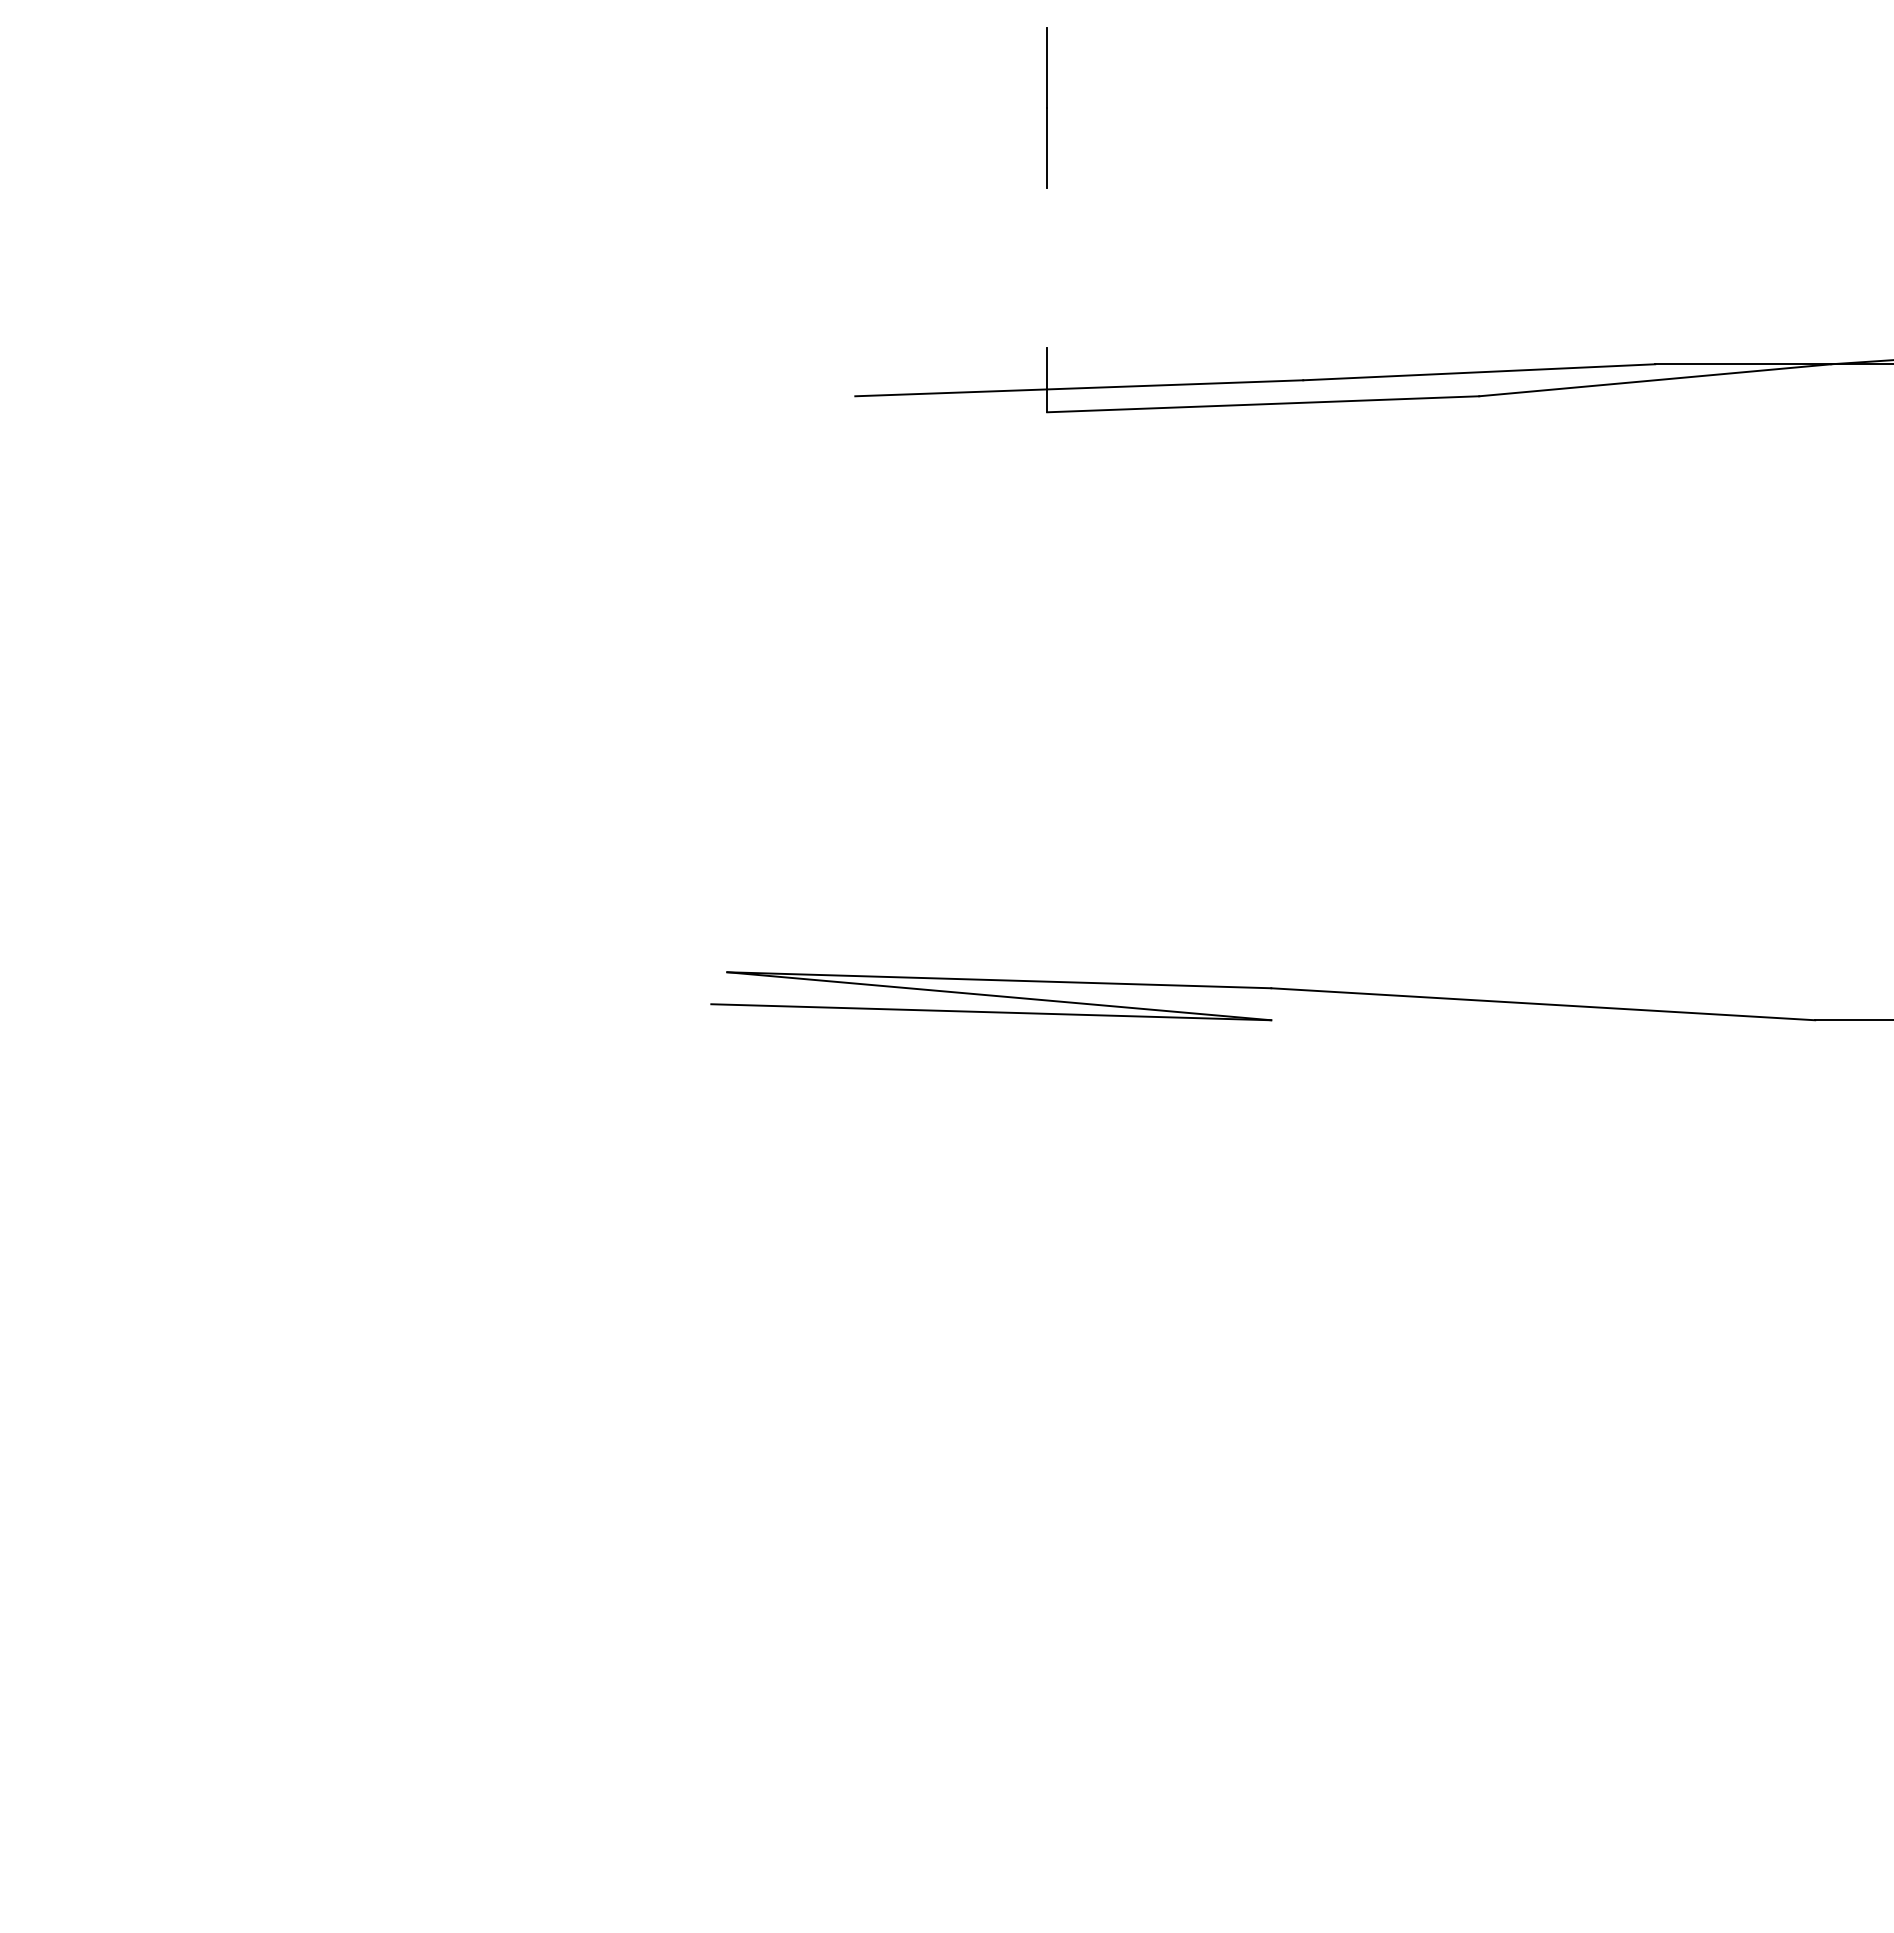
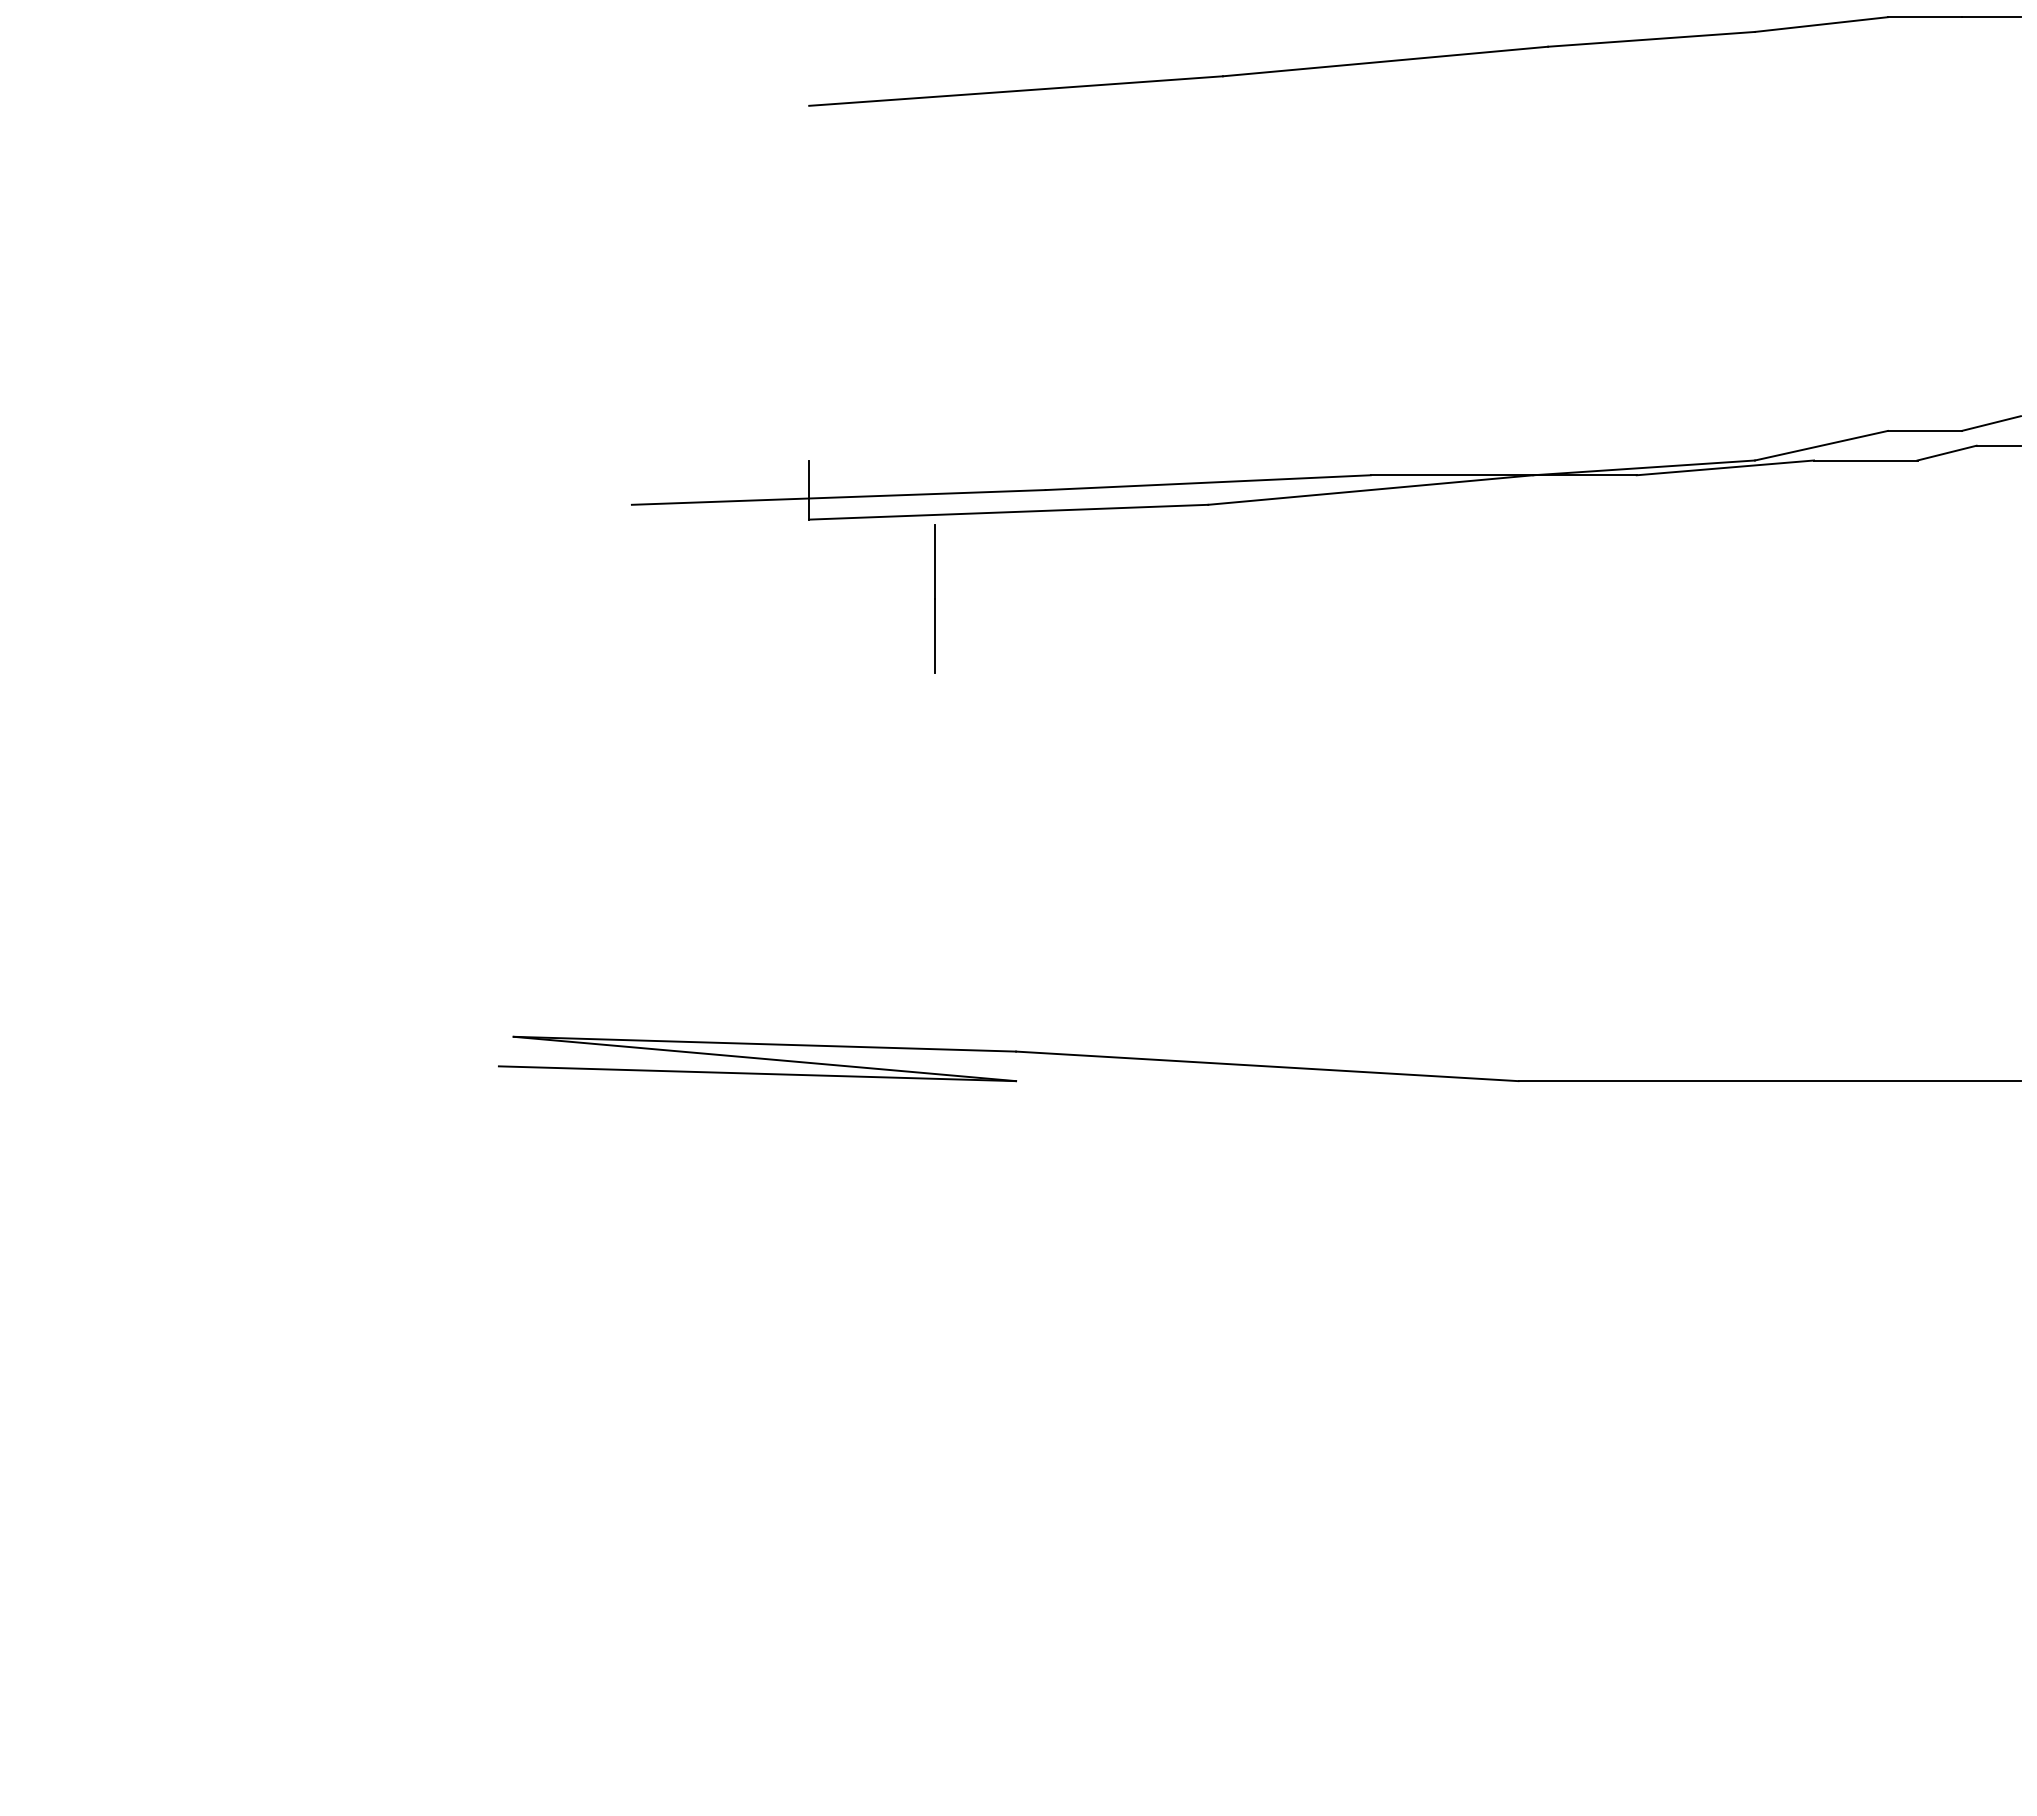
line: (1046, 107) -> (934, 598), moved

